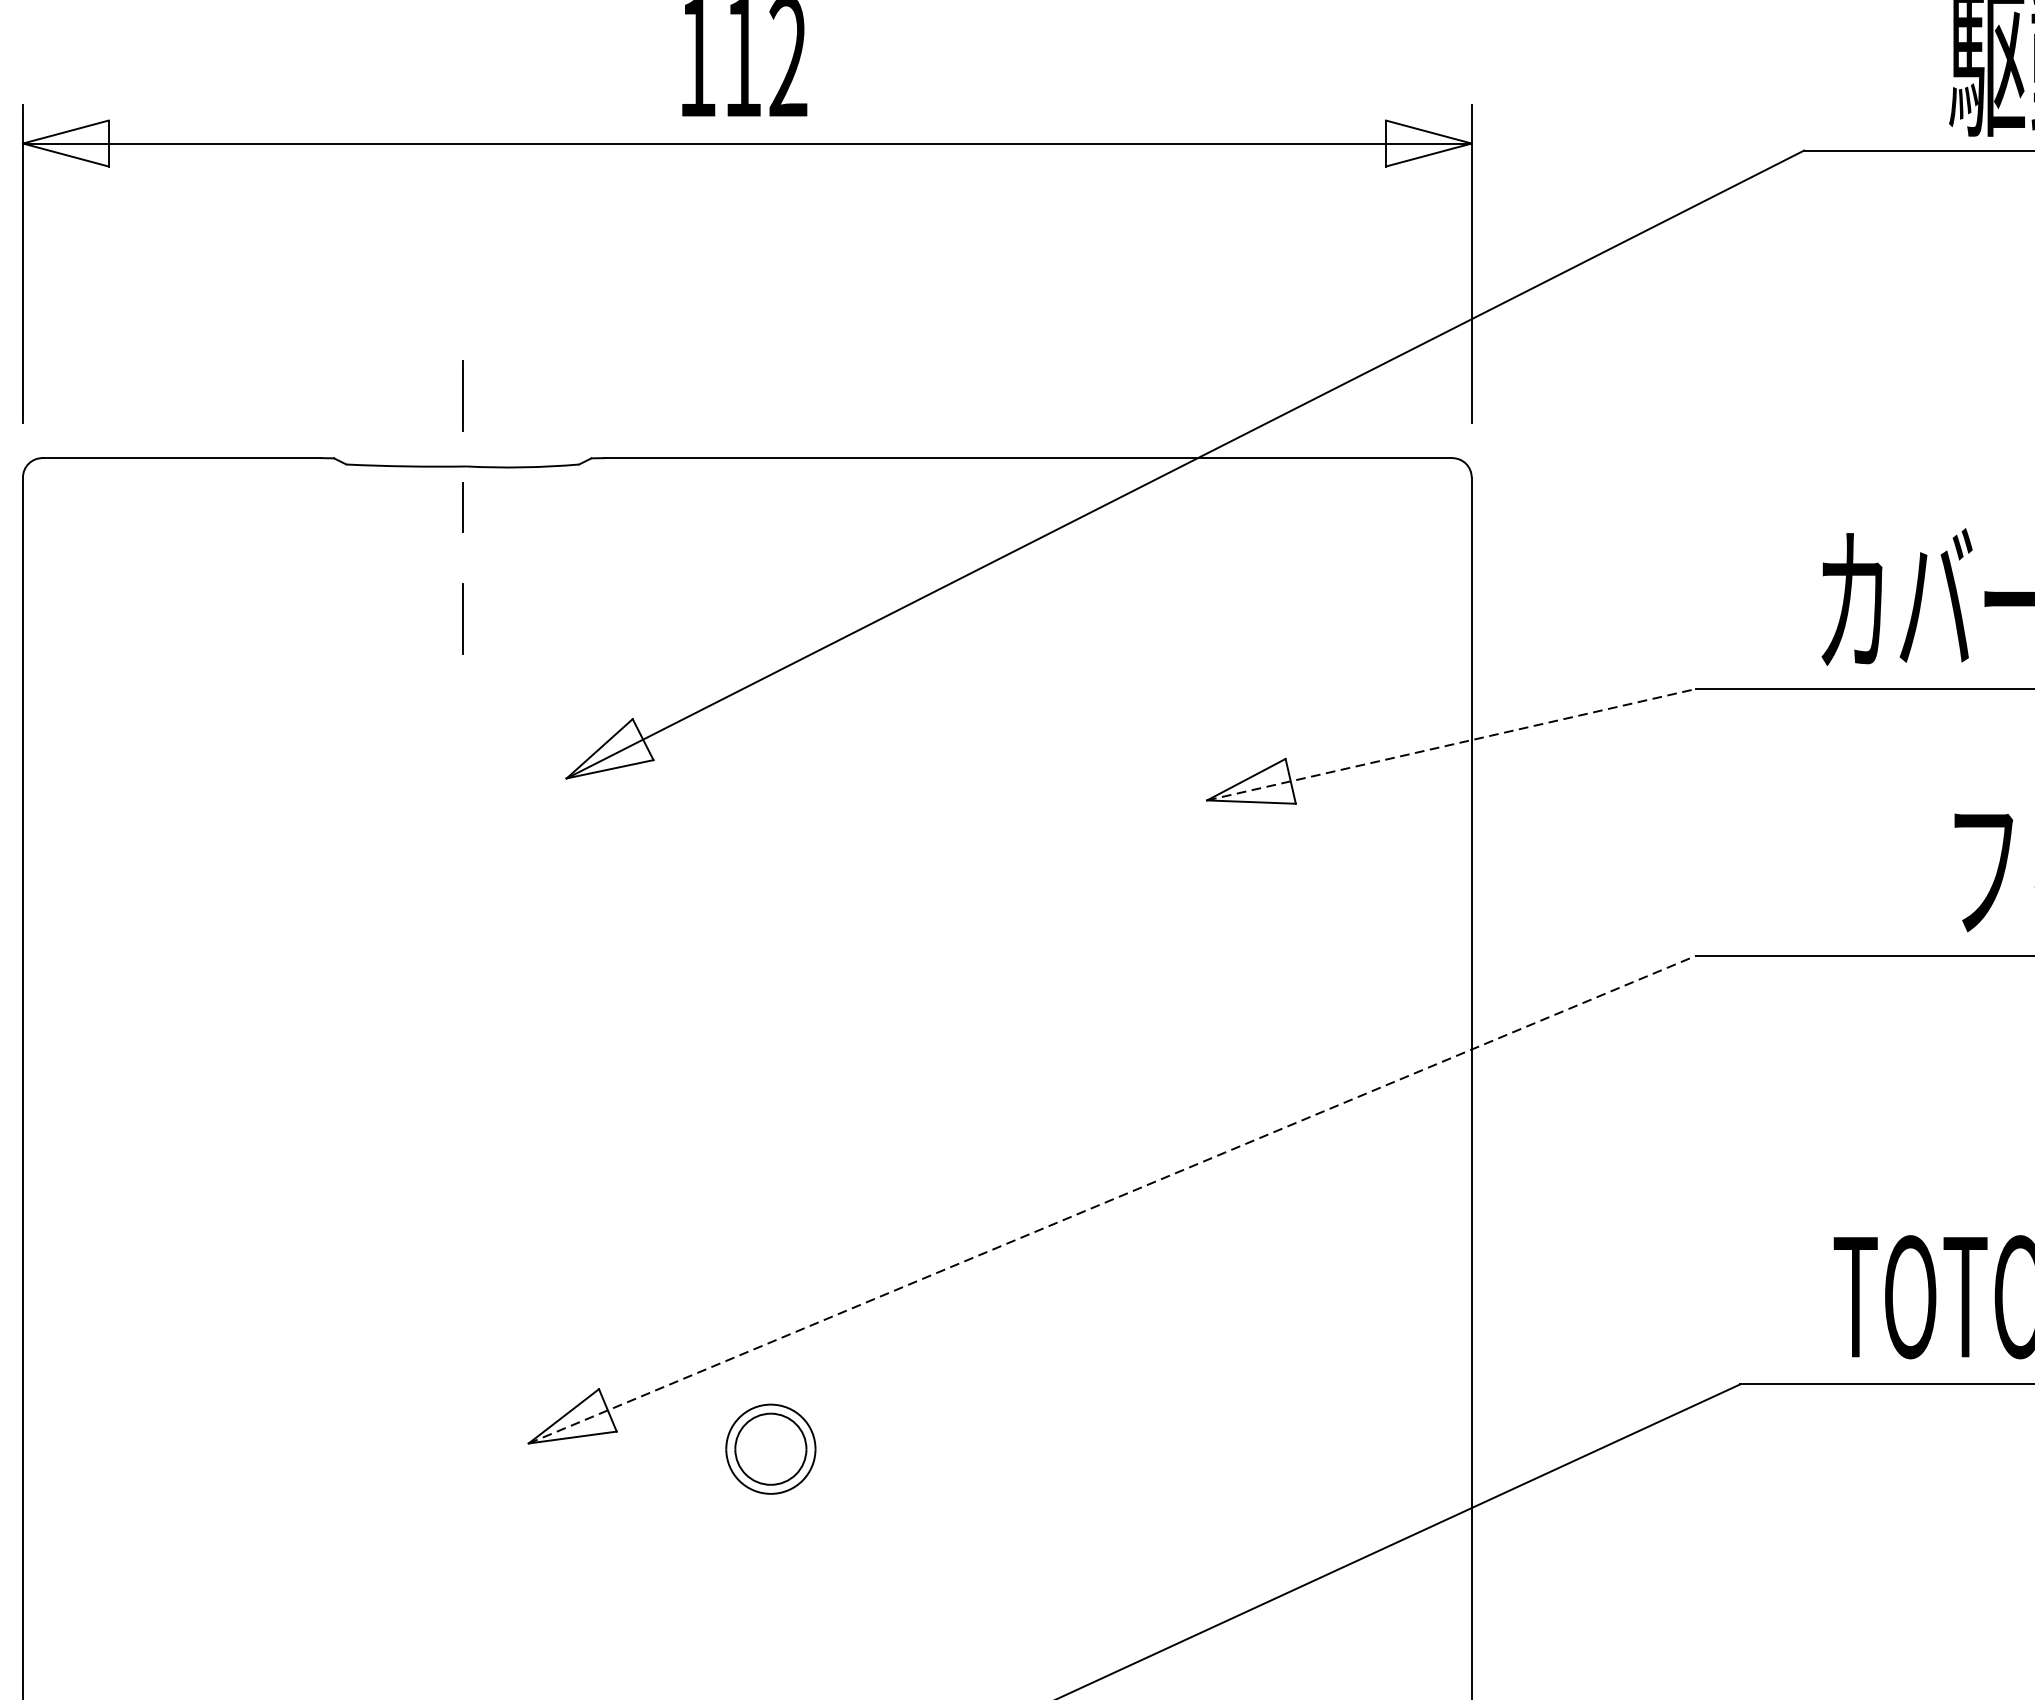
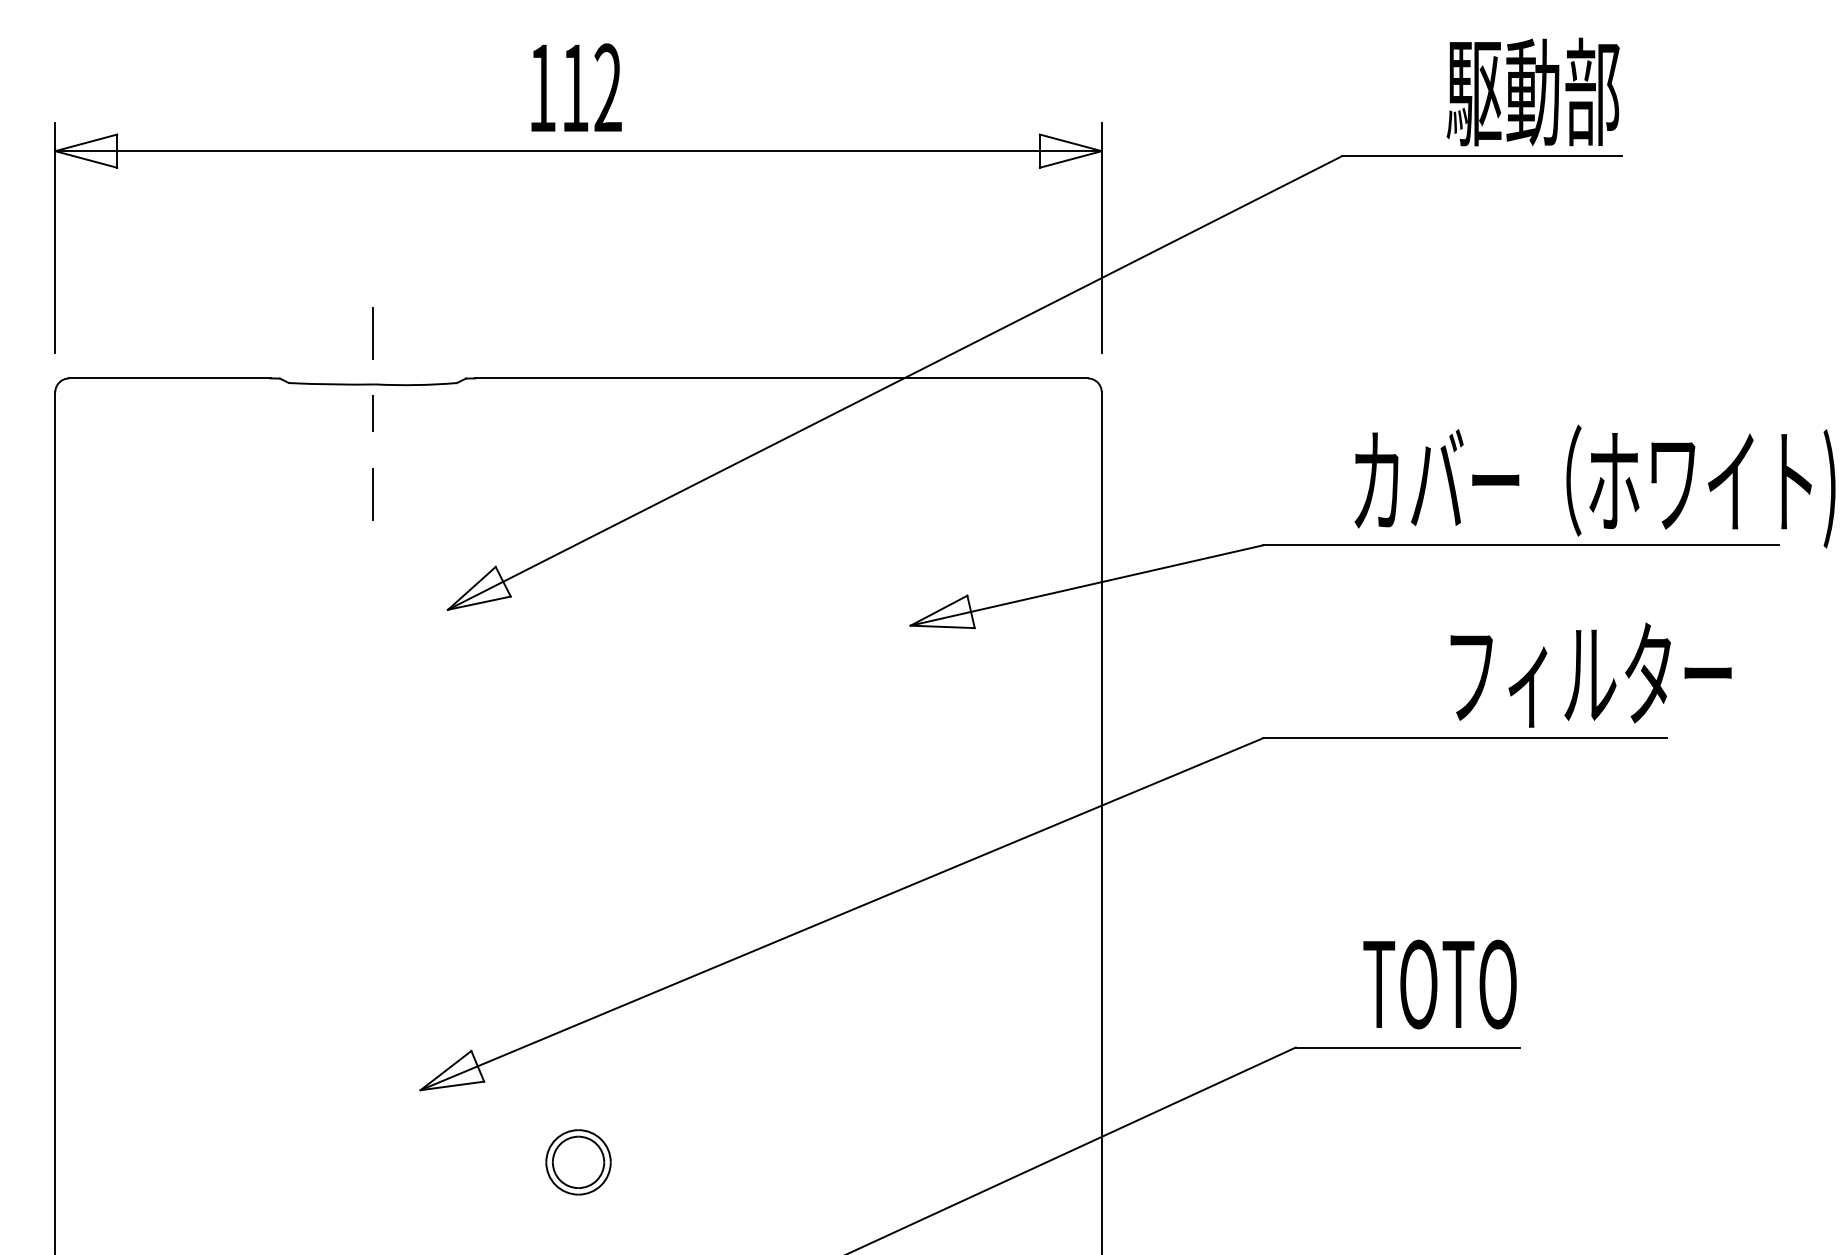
line: (1451, 744) -> (1087, 585), dashed -> solid
line: (1112, 1200) -> (842, 914), dashed -> solid
part: (770, 1449) -> (578, 1162), moved

